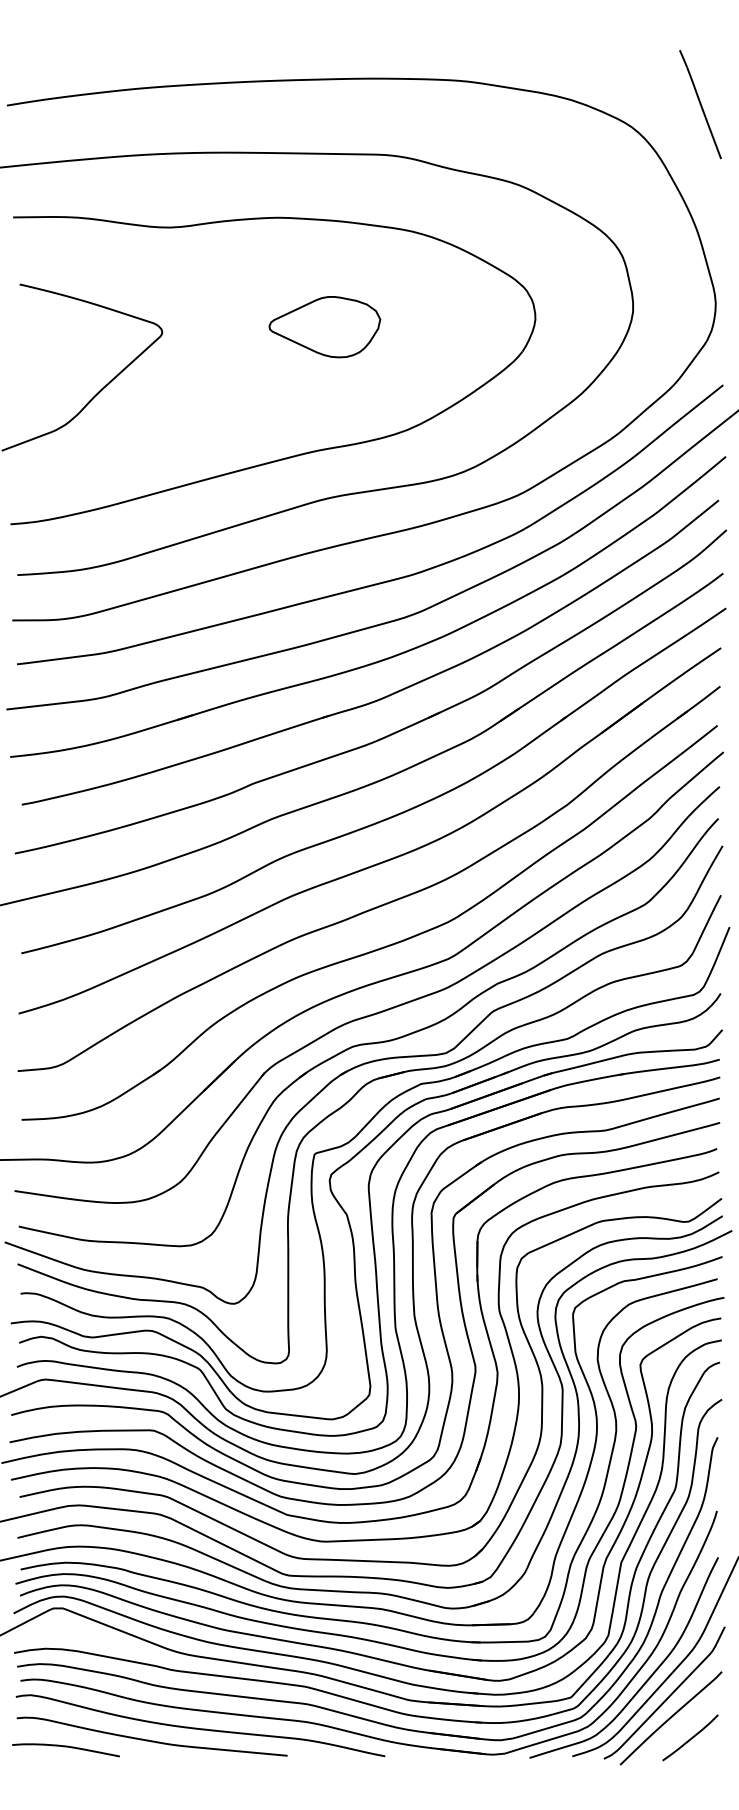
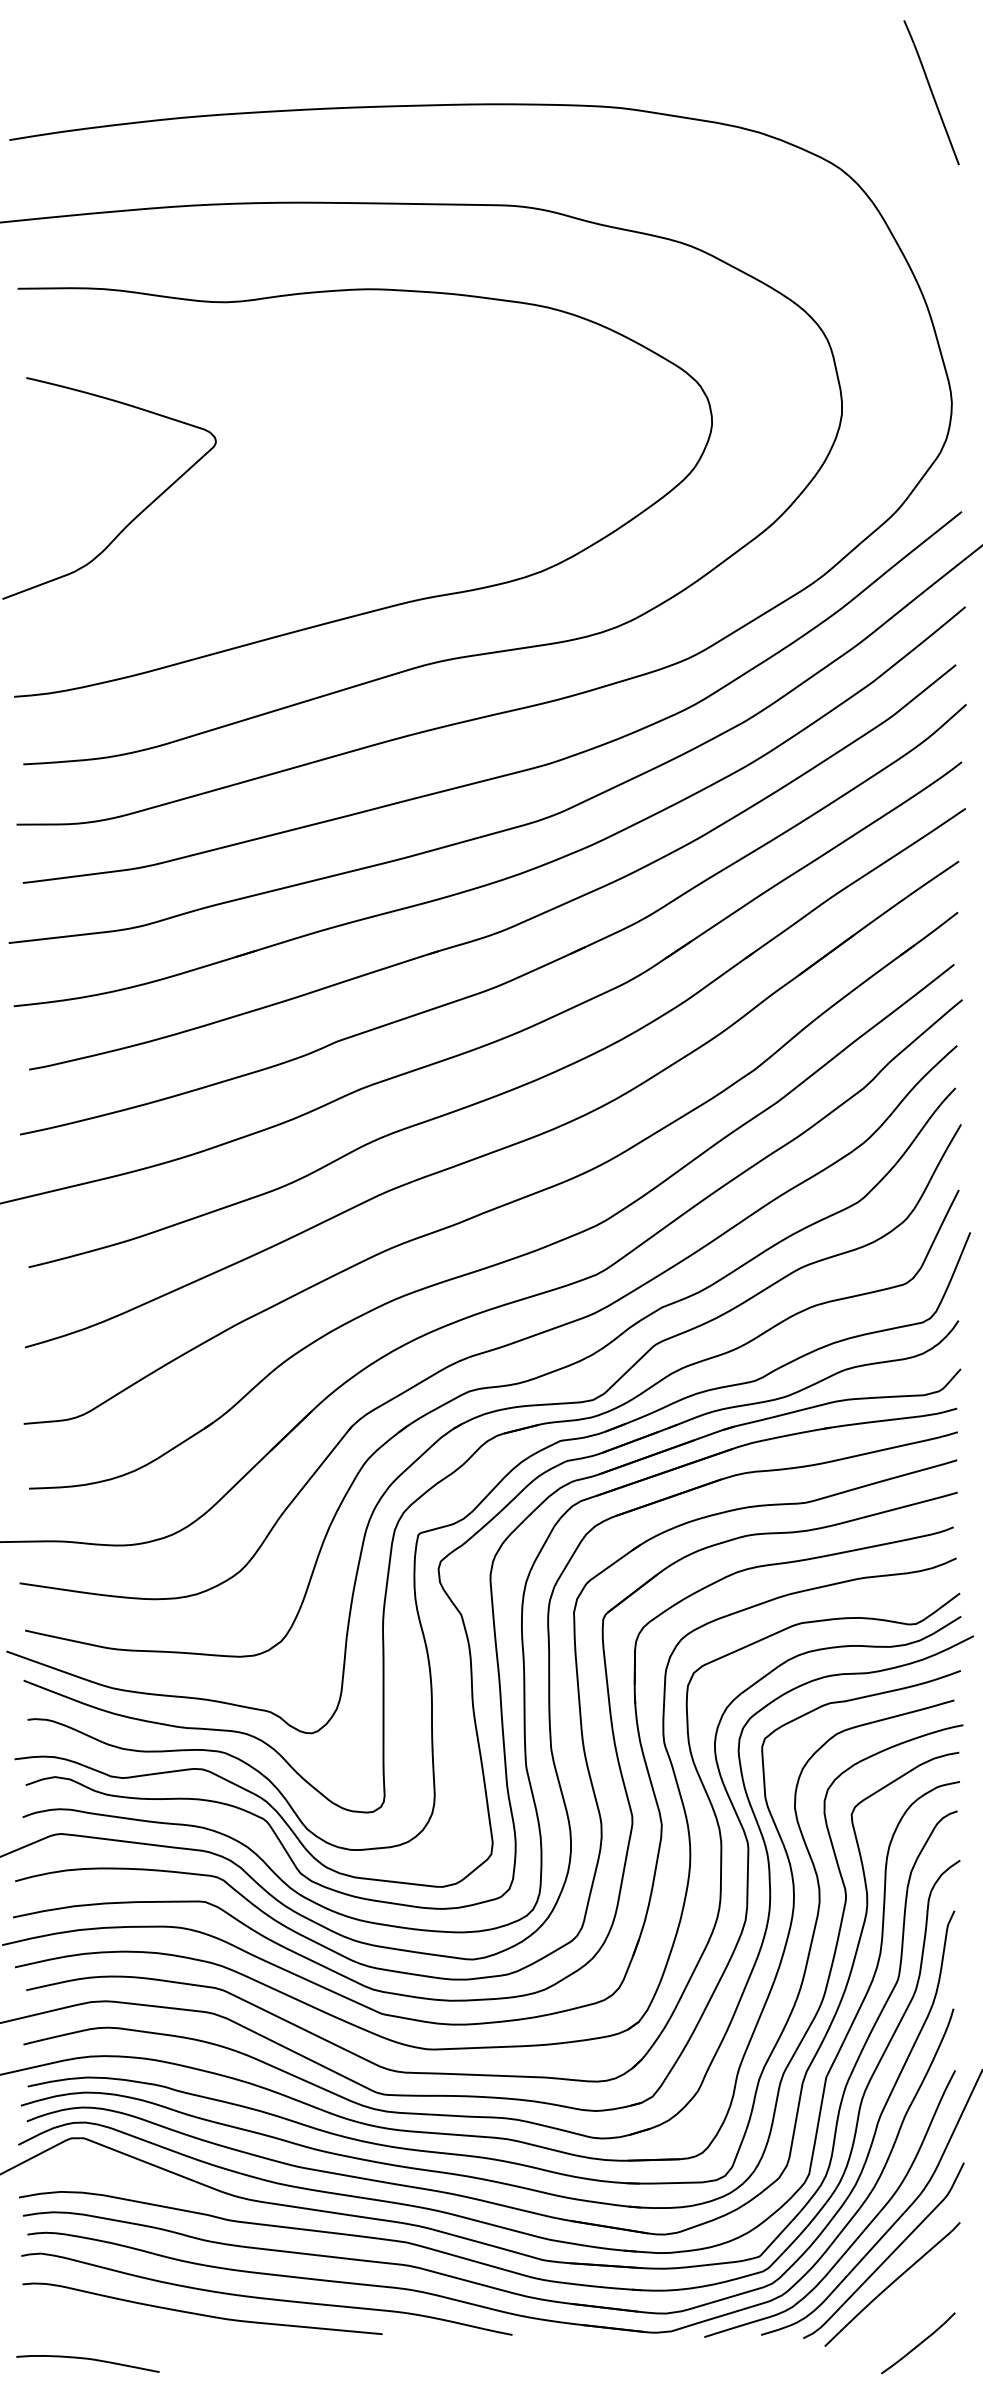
part: (700, 104) -> (931, 92), moved
part: (324, 327) -> (431, 434), removed
curve: (691, 1737) -> (919, 2343), moved
curve: (65, 1746) -> (87, 2359), moved

